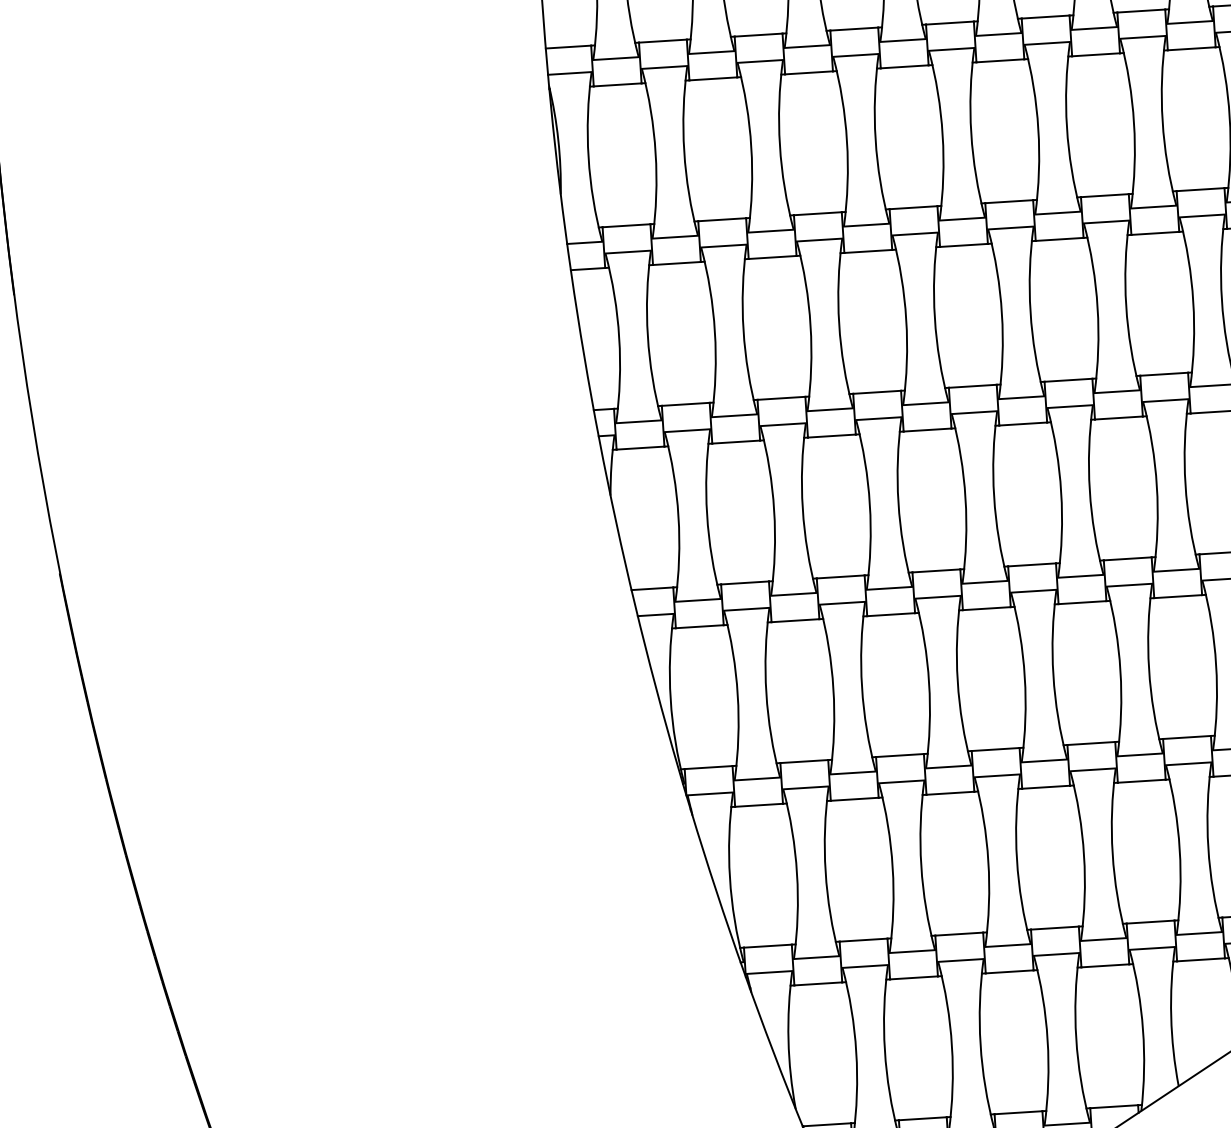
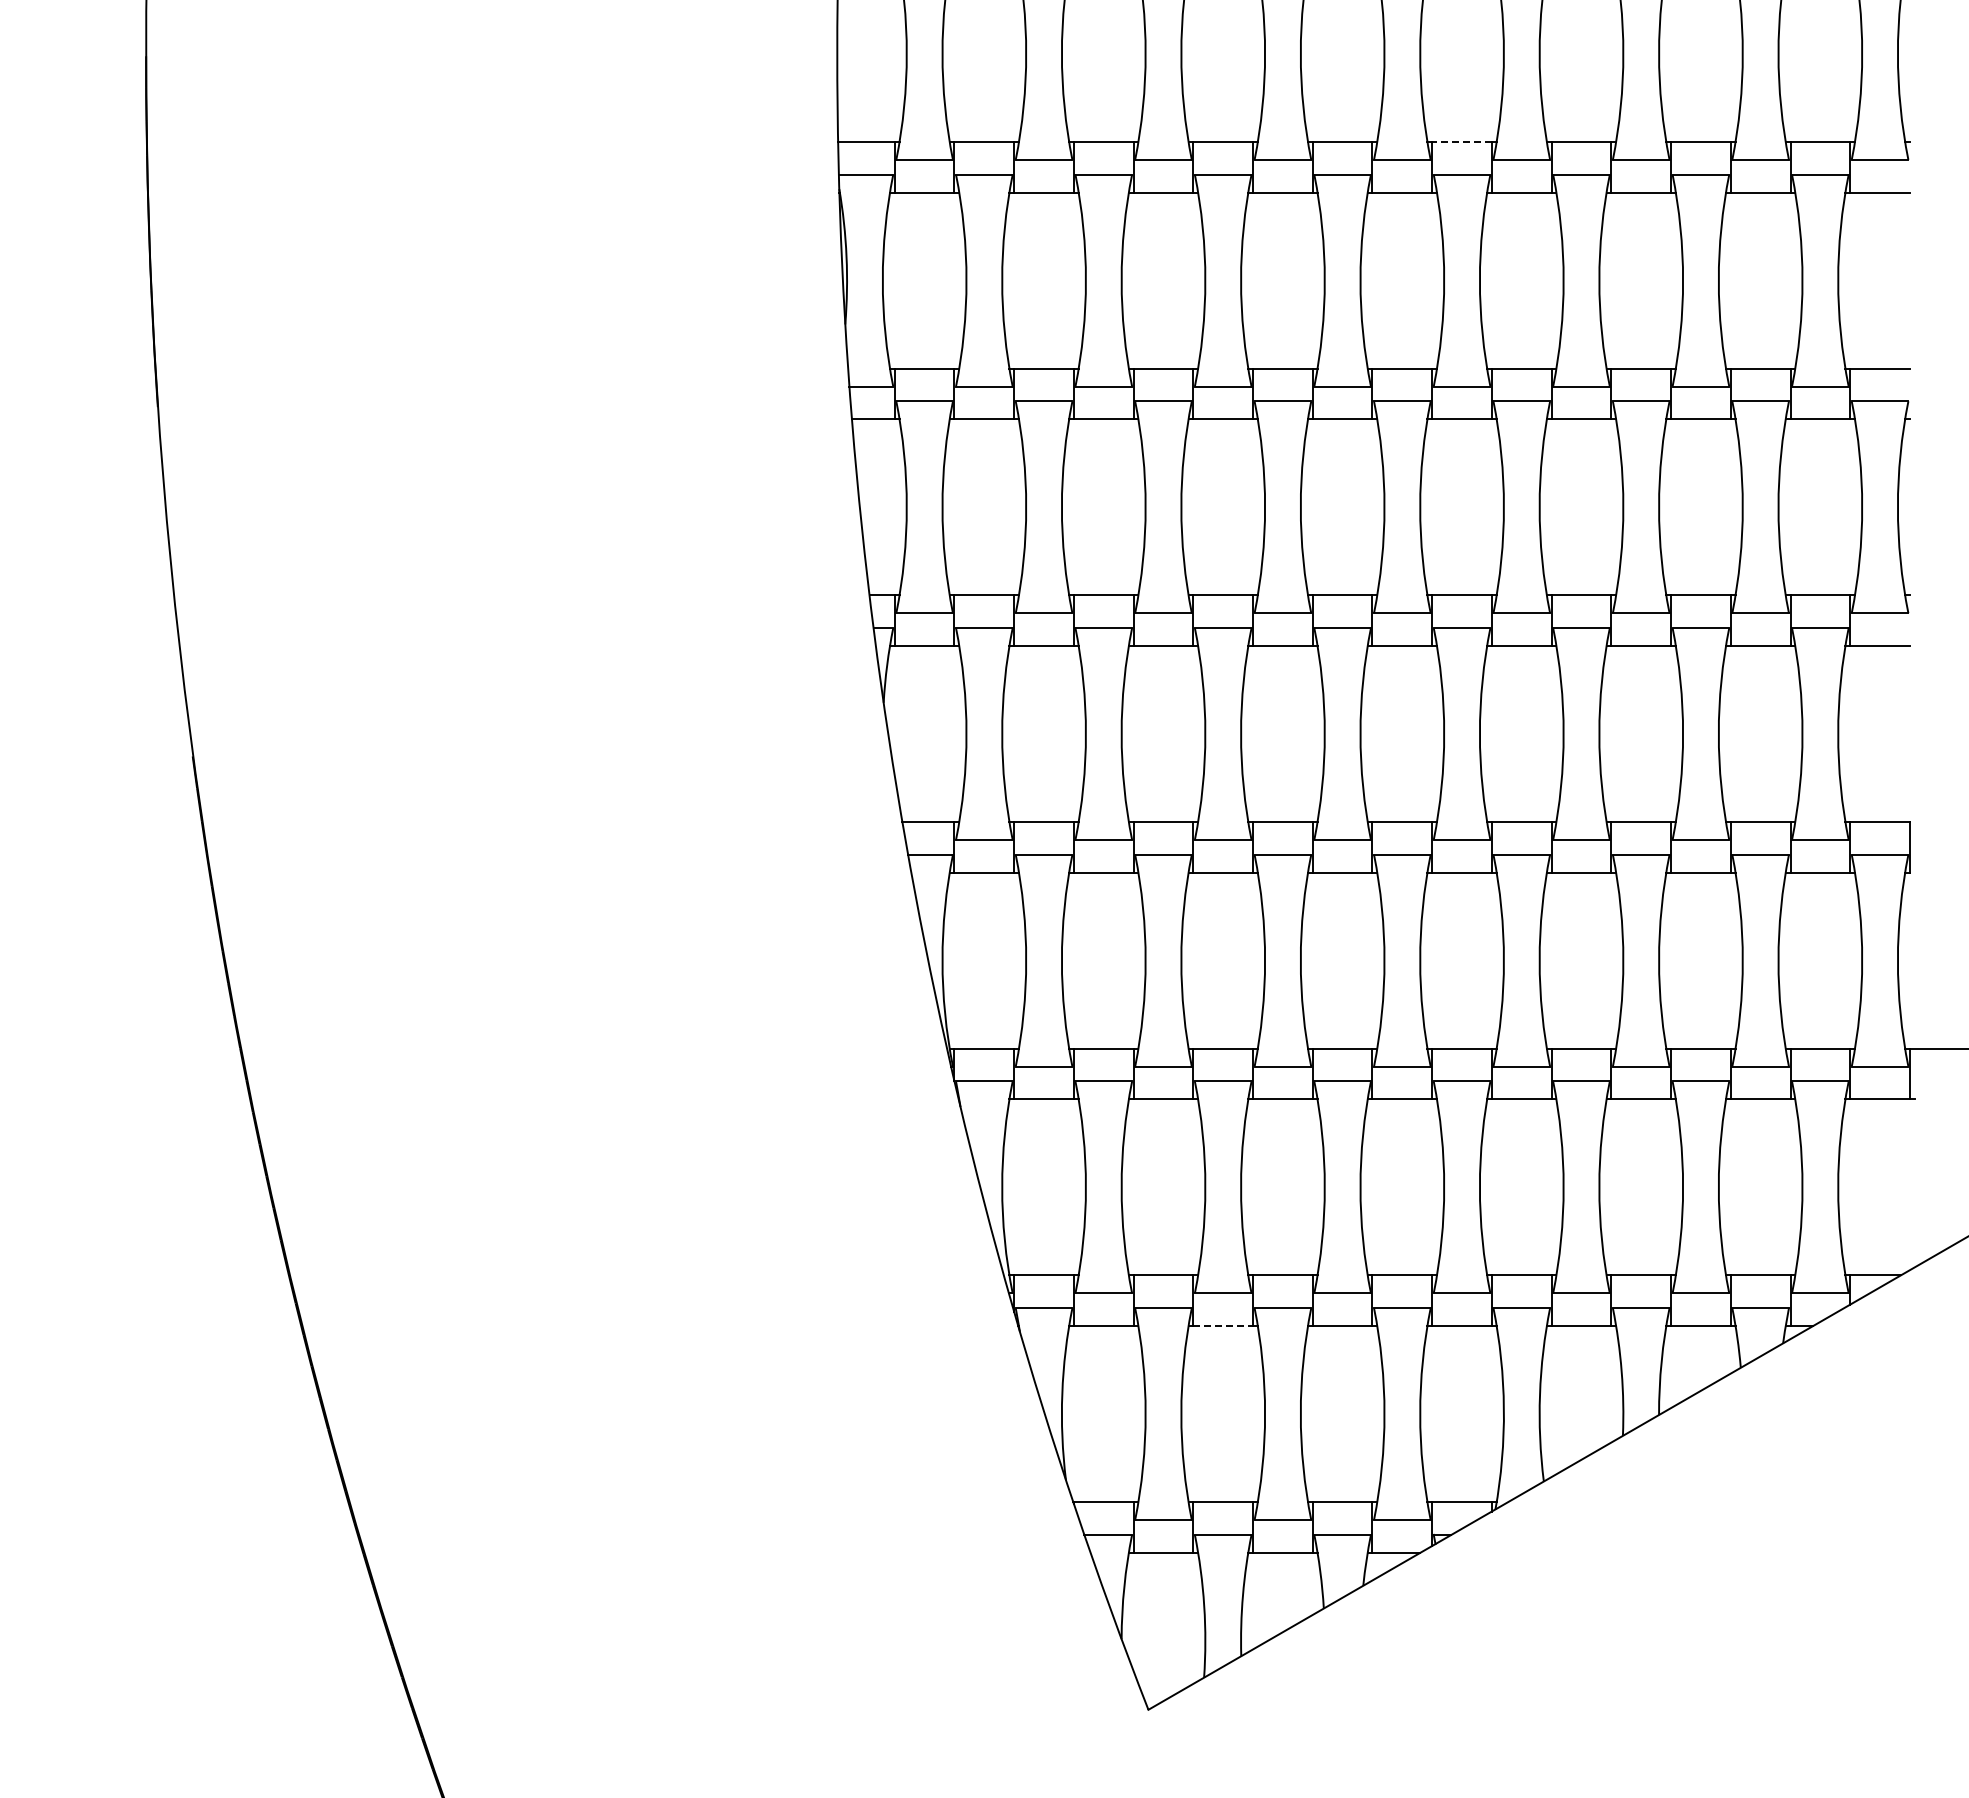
line: (1045, 16) -> (1462, 141), solid -> dashed
line: (914, 978) -> (1223, 1326), solid -> dashed

